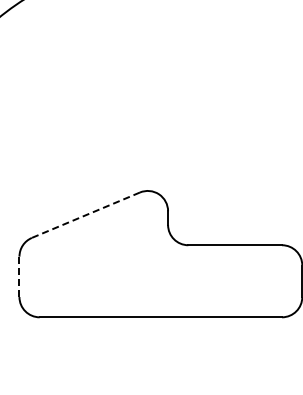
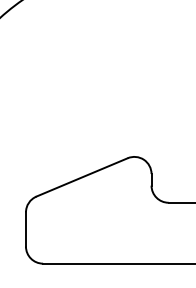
line: (85, 215) -> (81, 177), dashed -> solid
line: (19, 277) -> (26, 230), dashed -> solid

